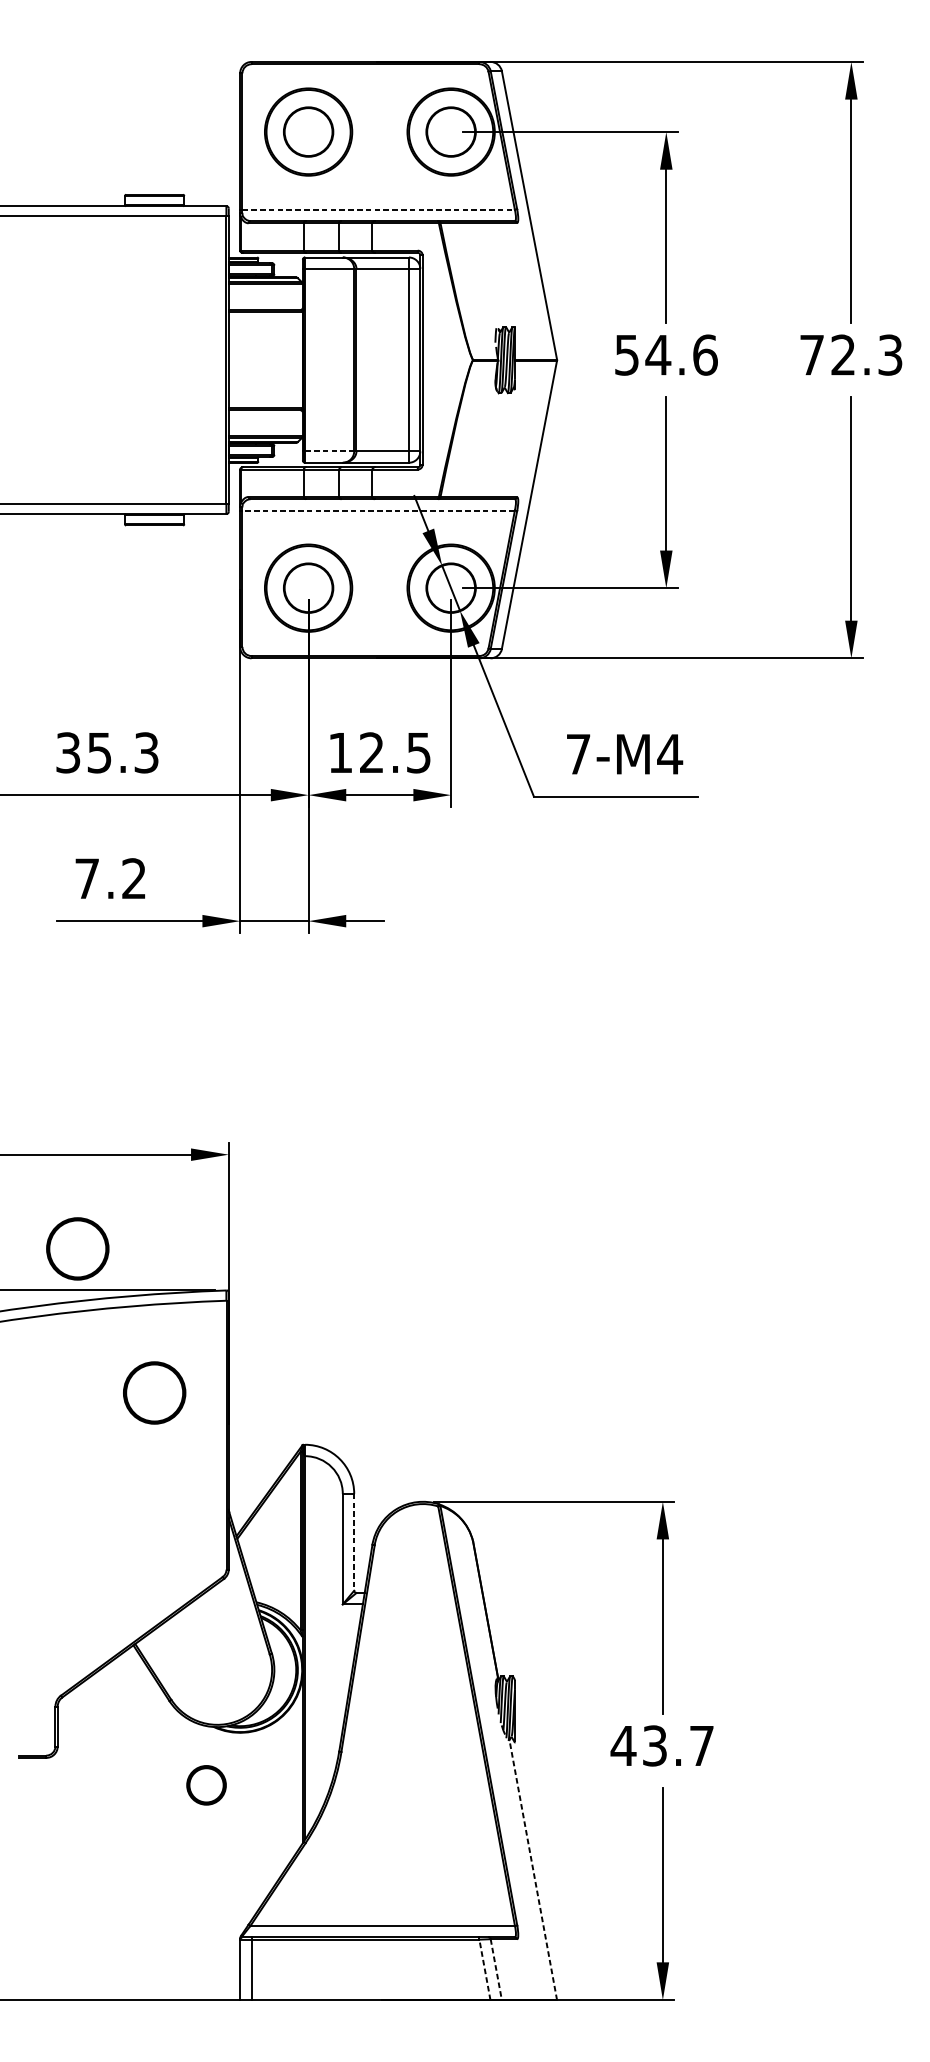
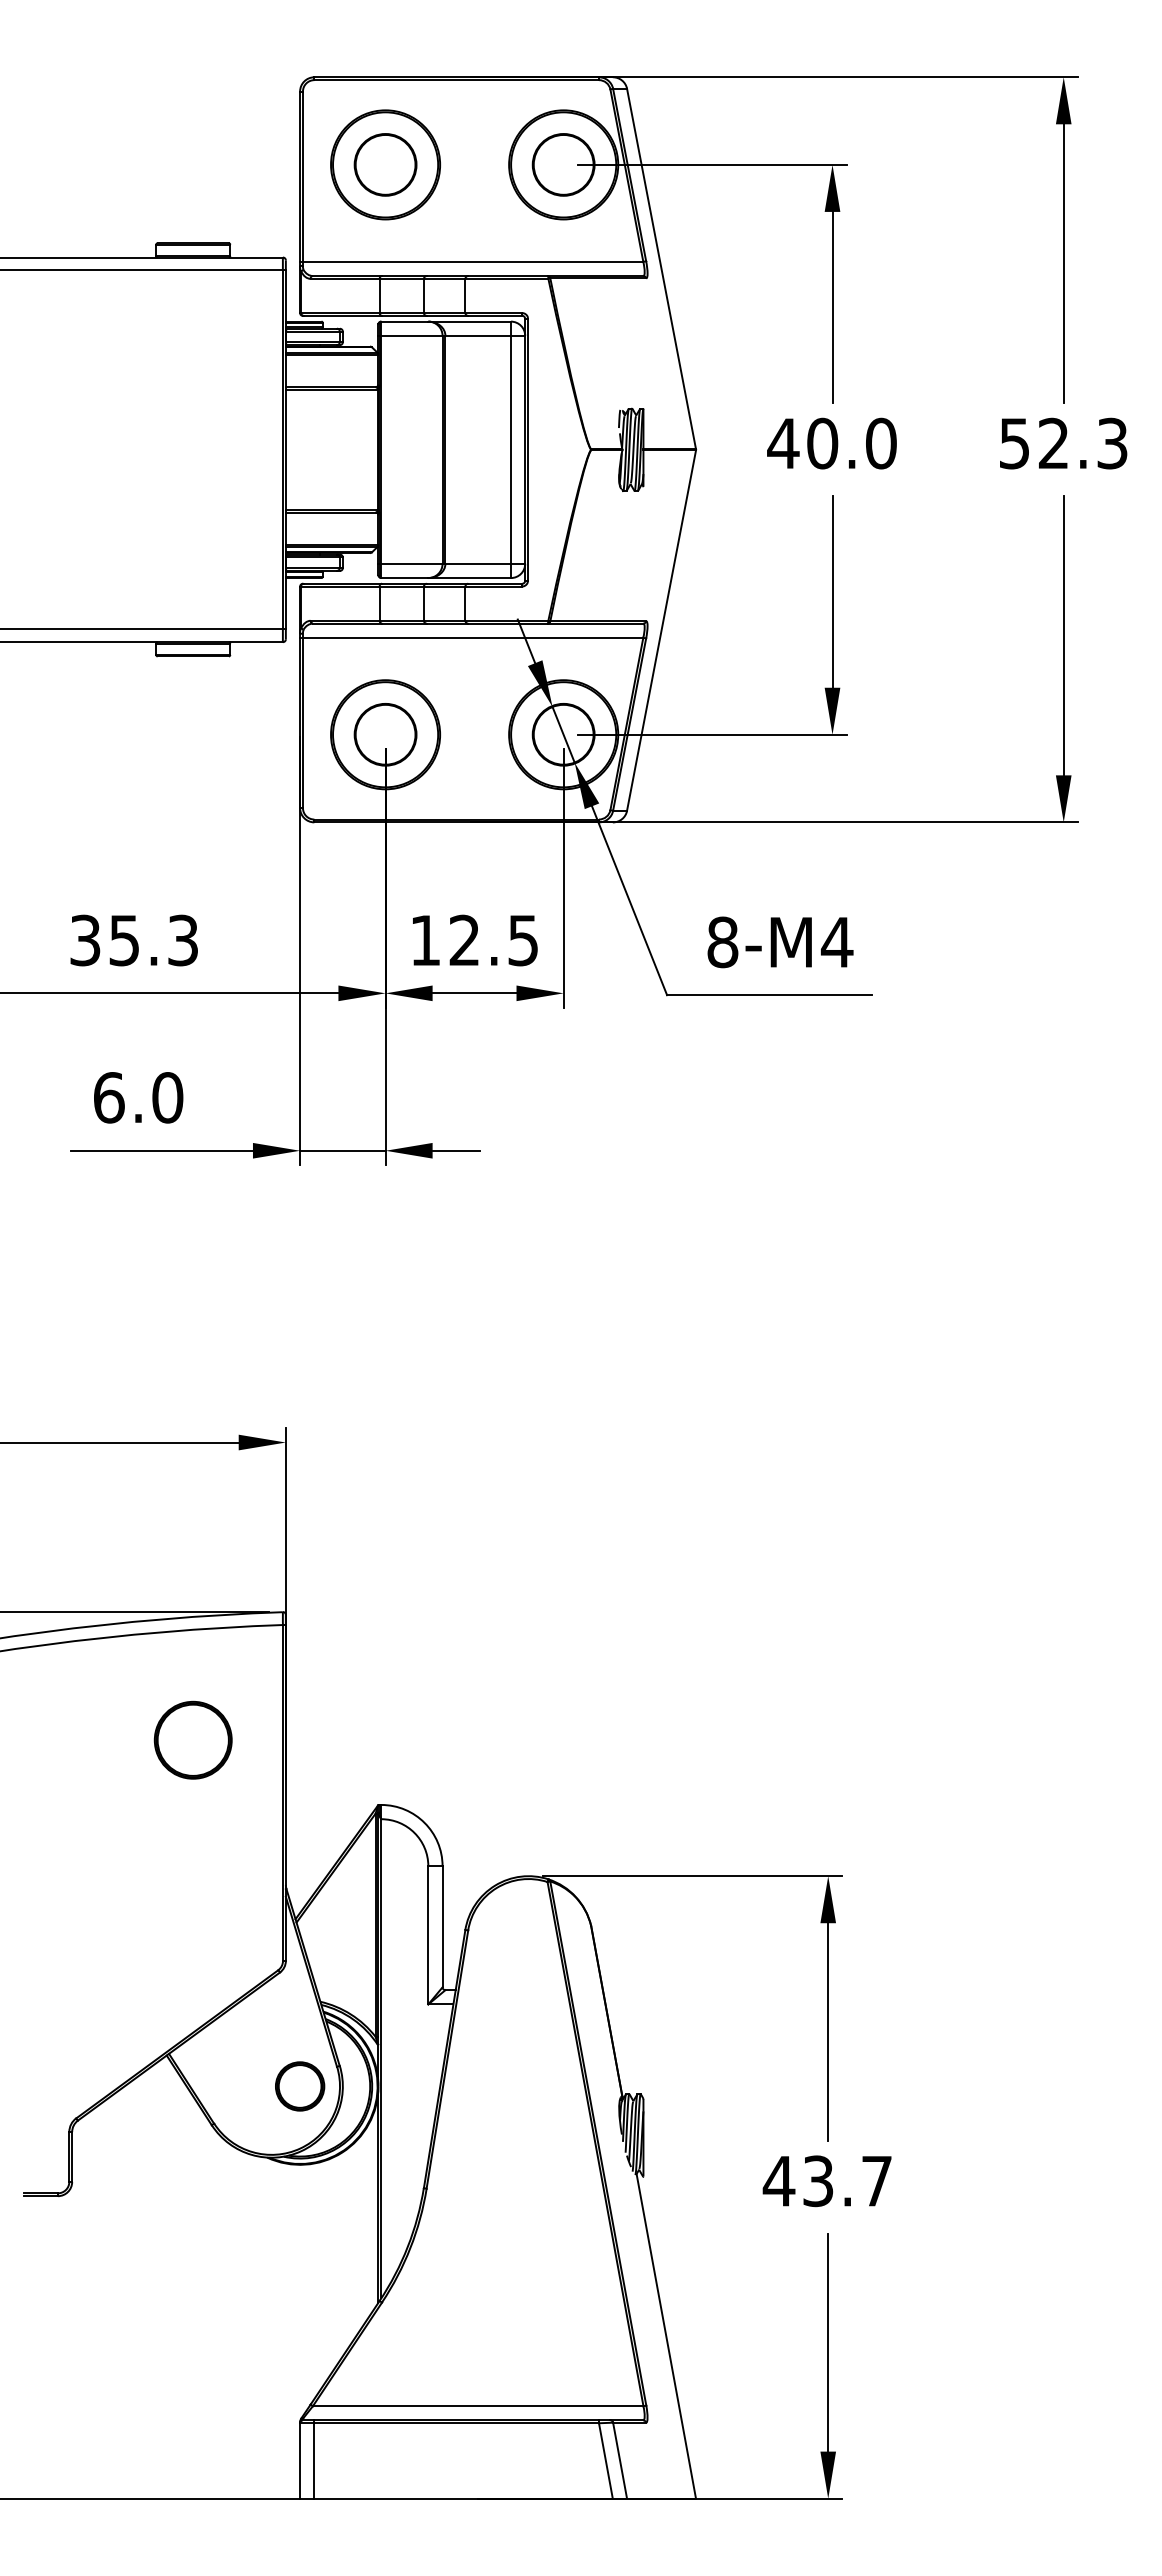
line: (378, 209) -> (473, 261), dashed -> solid
text: (666, 355) -> (832, 443), 54.6 -> 40.0
text: (811, 355) -> (1014, 443), 72.3 -> 52.3
line: (329, 451) -> (411, 563), dashed -> solid
line: (378, 510) -> (472, 637), dashed -> solid
text: (578, 754) -> (722, 942), 7-M4 -> 8-M4
text: (110, 878) -> (138, 1097), 7.2 -> 6.0
part: (77, 1248) -> (96, 1559), removed
line: (354, 1542) -> (442, 1926), dashed -> solid
part: (206, 1785) -> (300, 2086), moved
line: (533, 1869) -> (666, 2335), dashed -> solid
line: (484, 1969) -> (605, 2460), dashed -> solid
line: (496, 1969) -> (620, 2460), dashed -> solid

